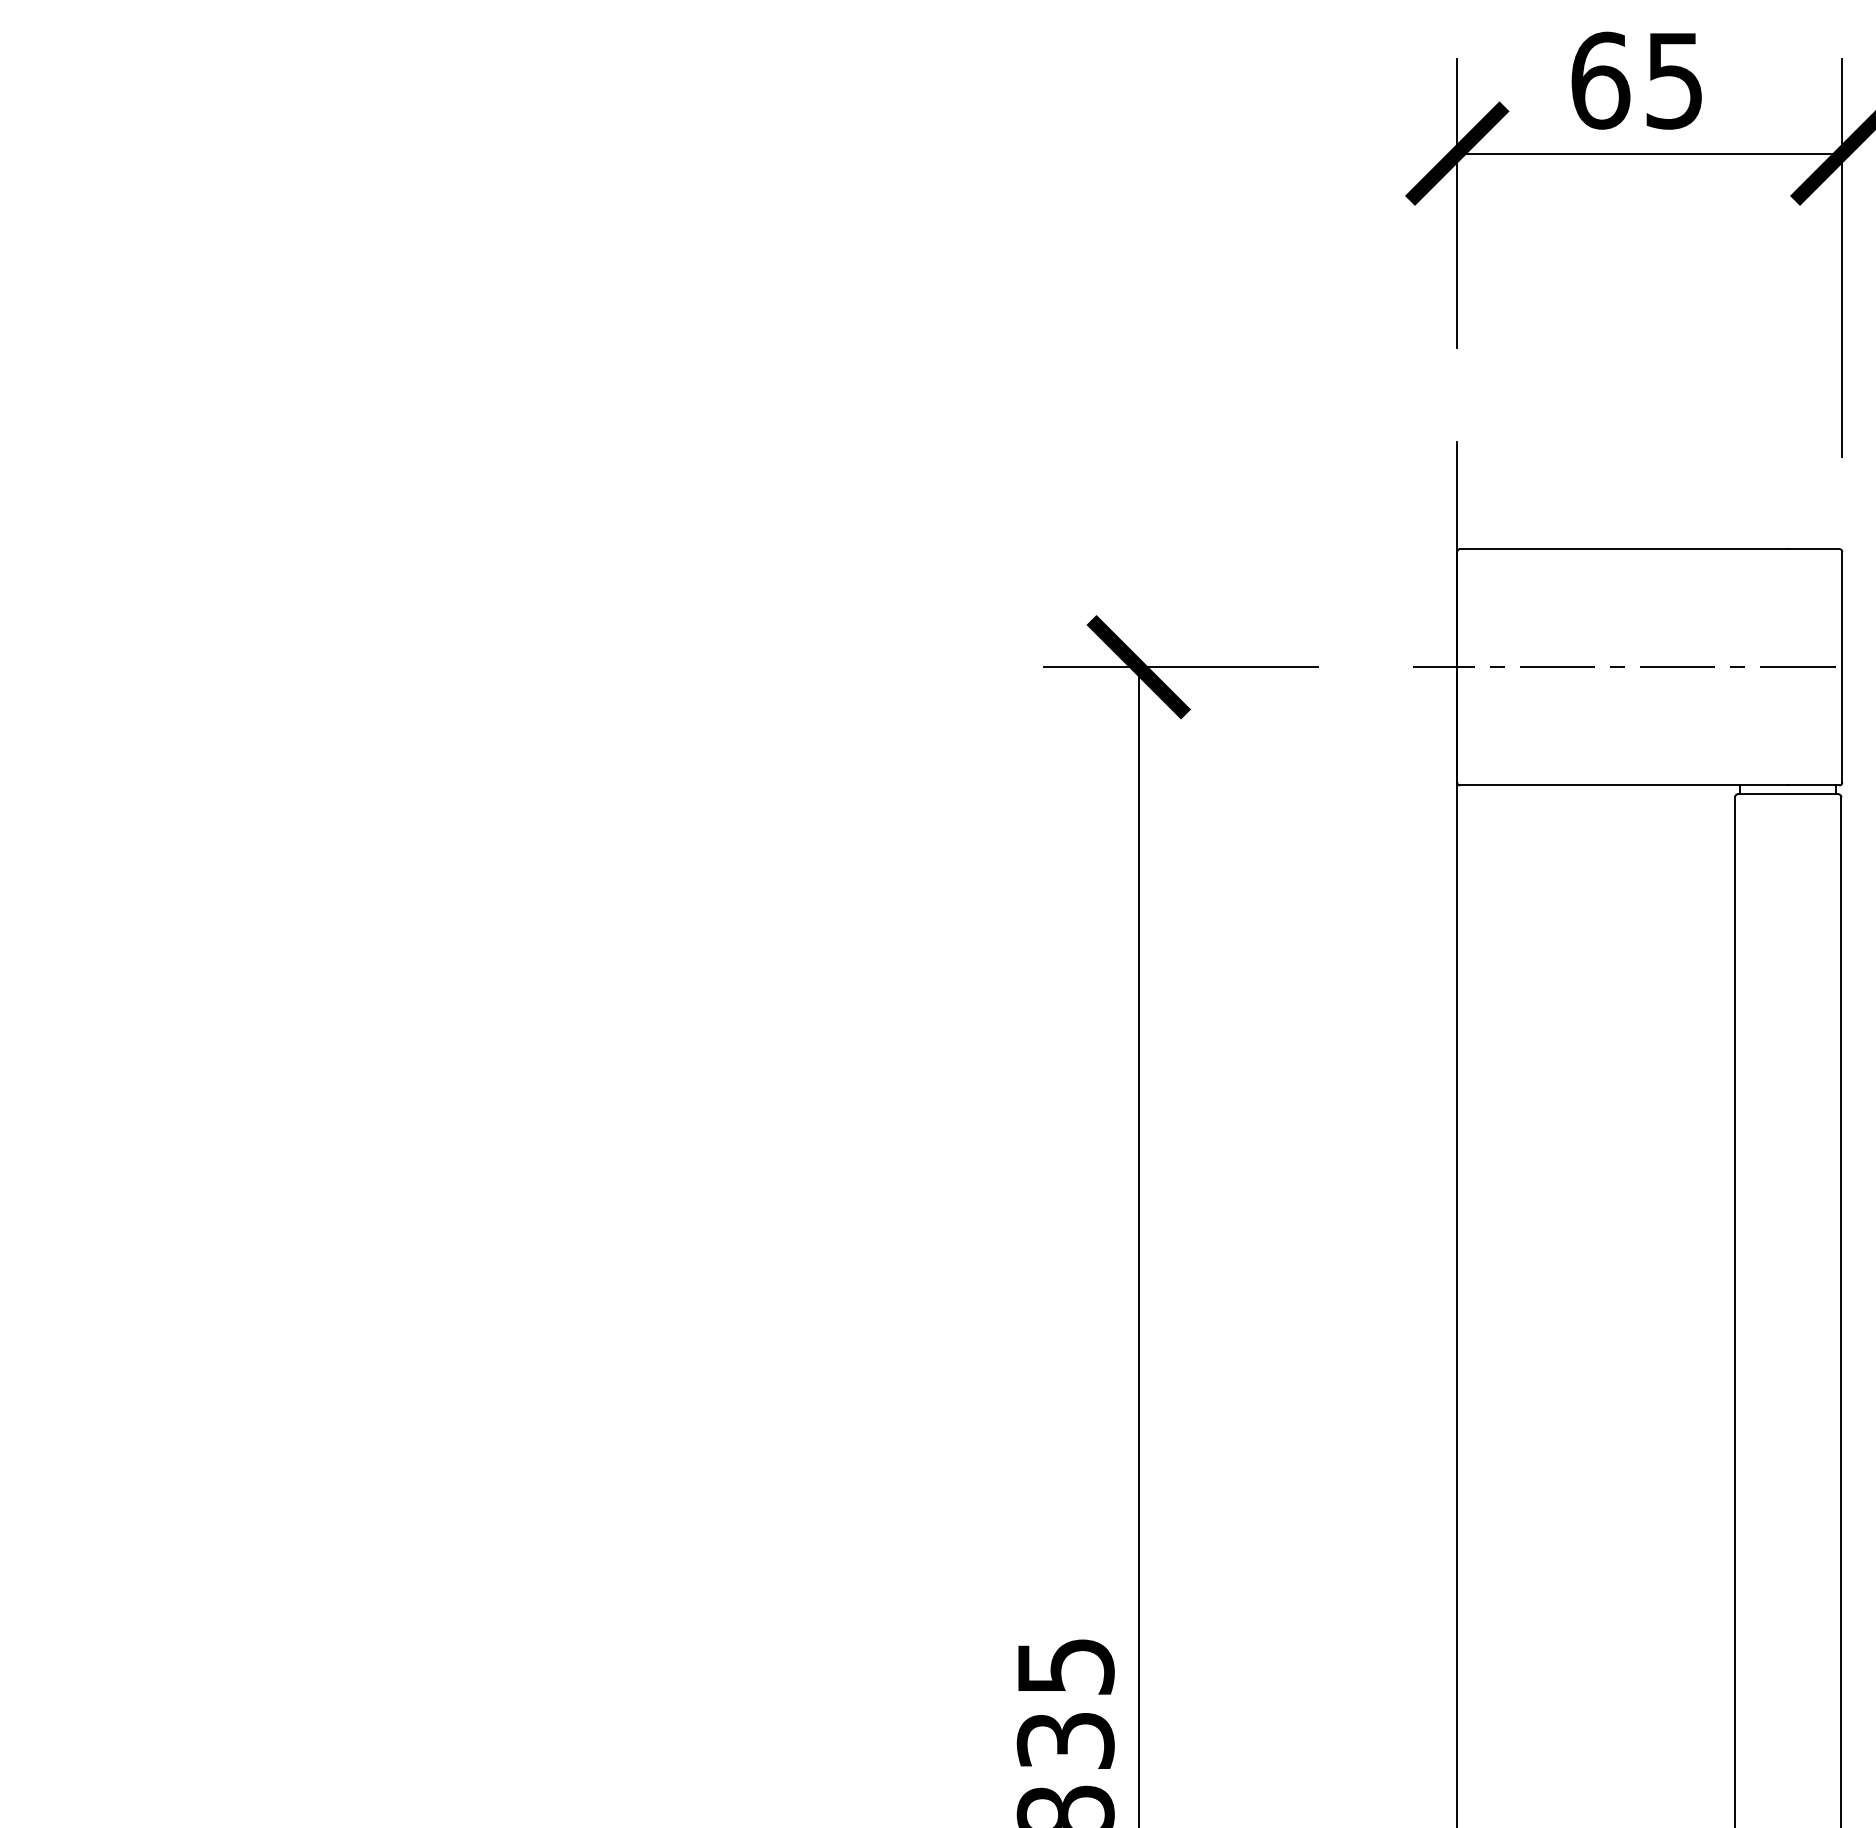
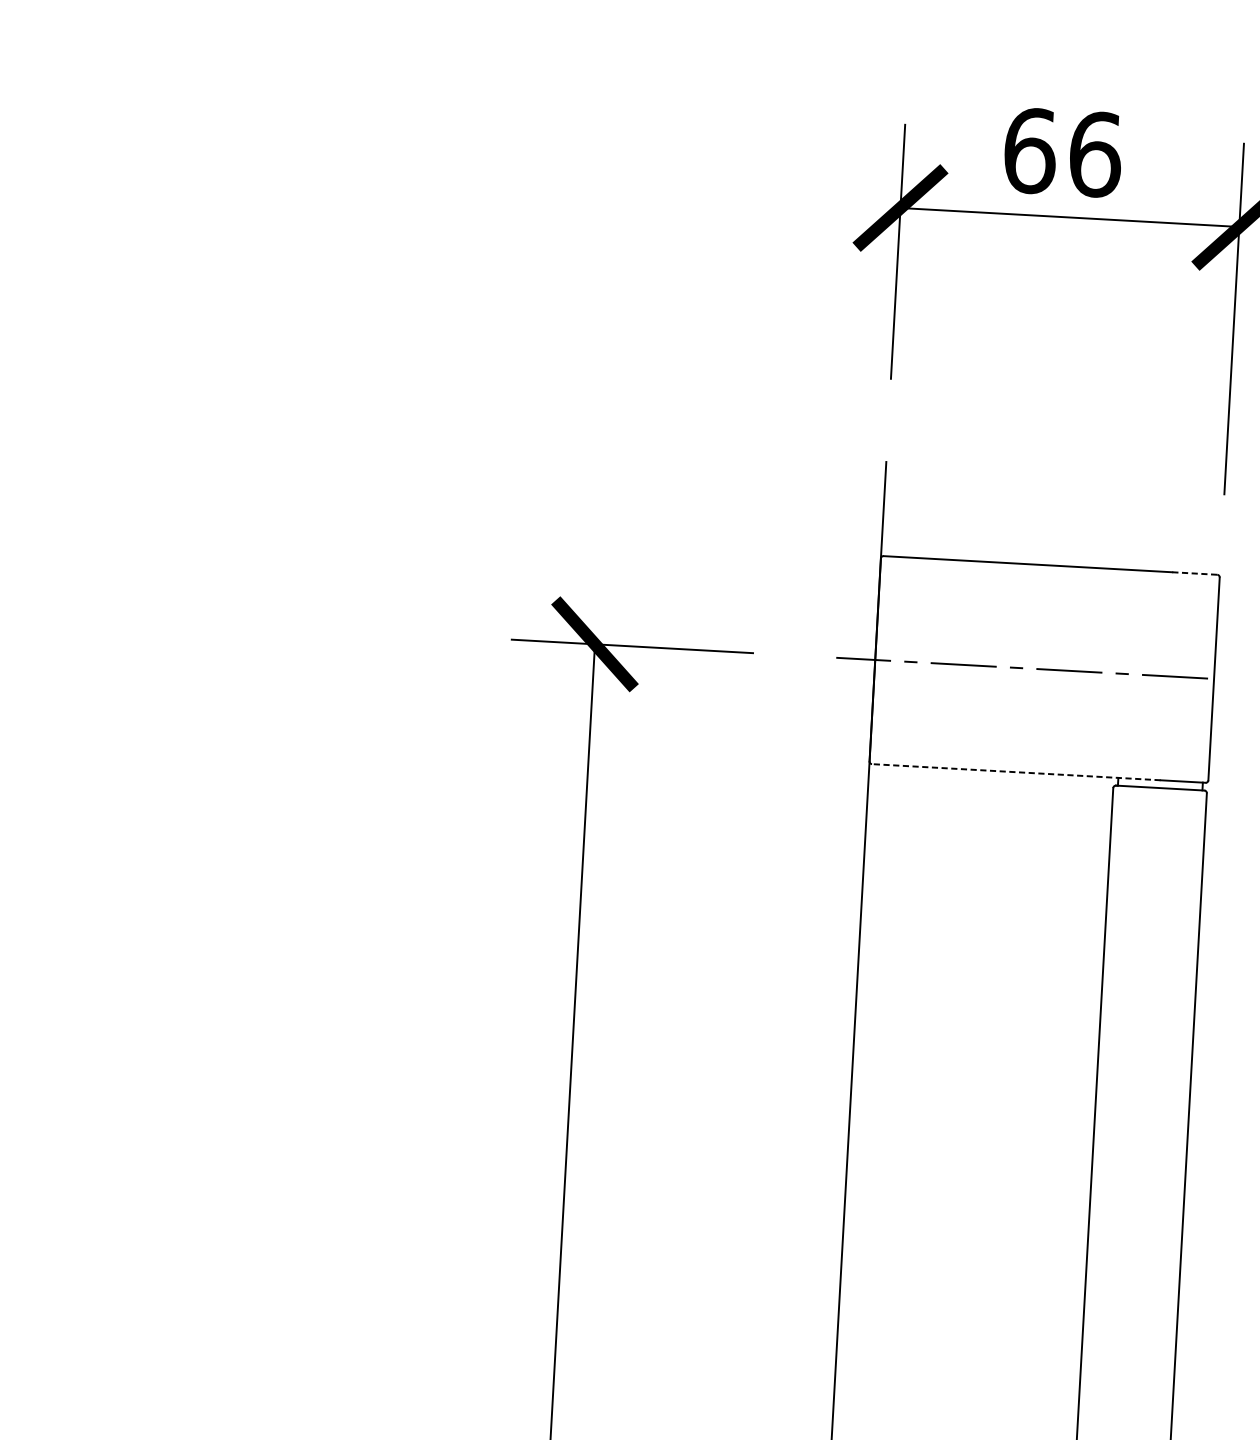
text: (1675, 80) -> (1096, 154), 65 -> 66
line: (1813, 549) -> (1194, 573), solid -> dashed
line: (1623, 785) -> (1015, 772), solid -> dashed

